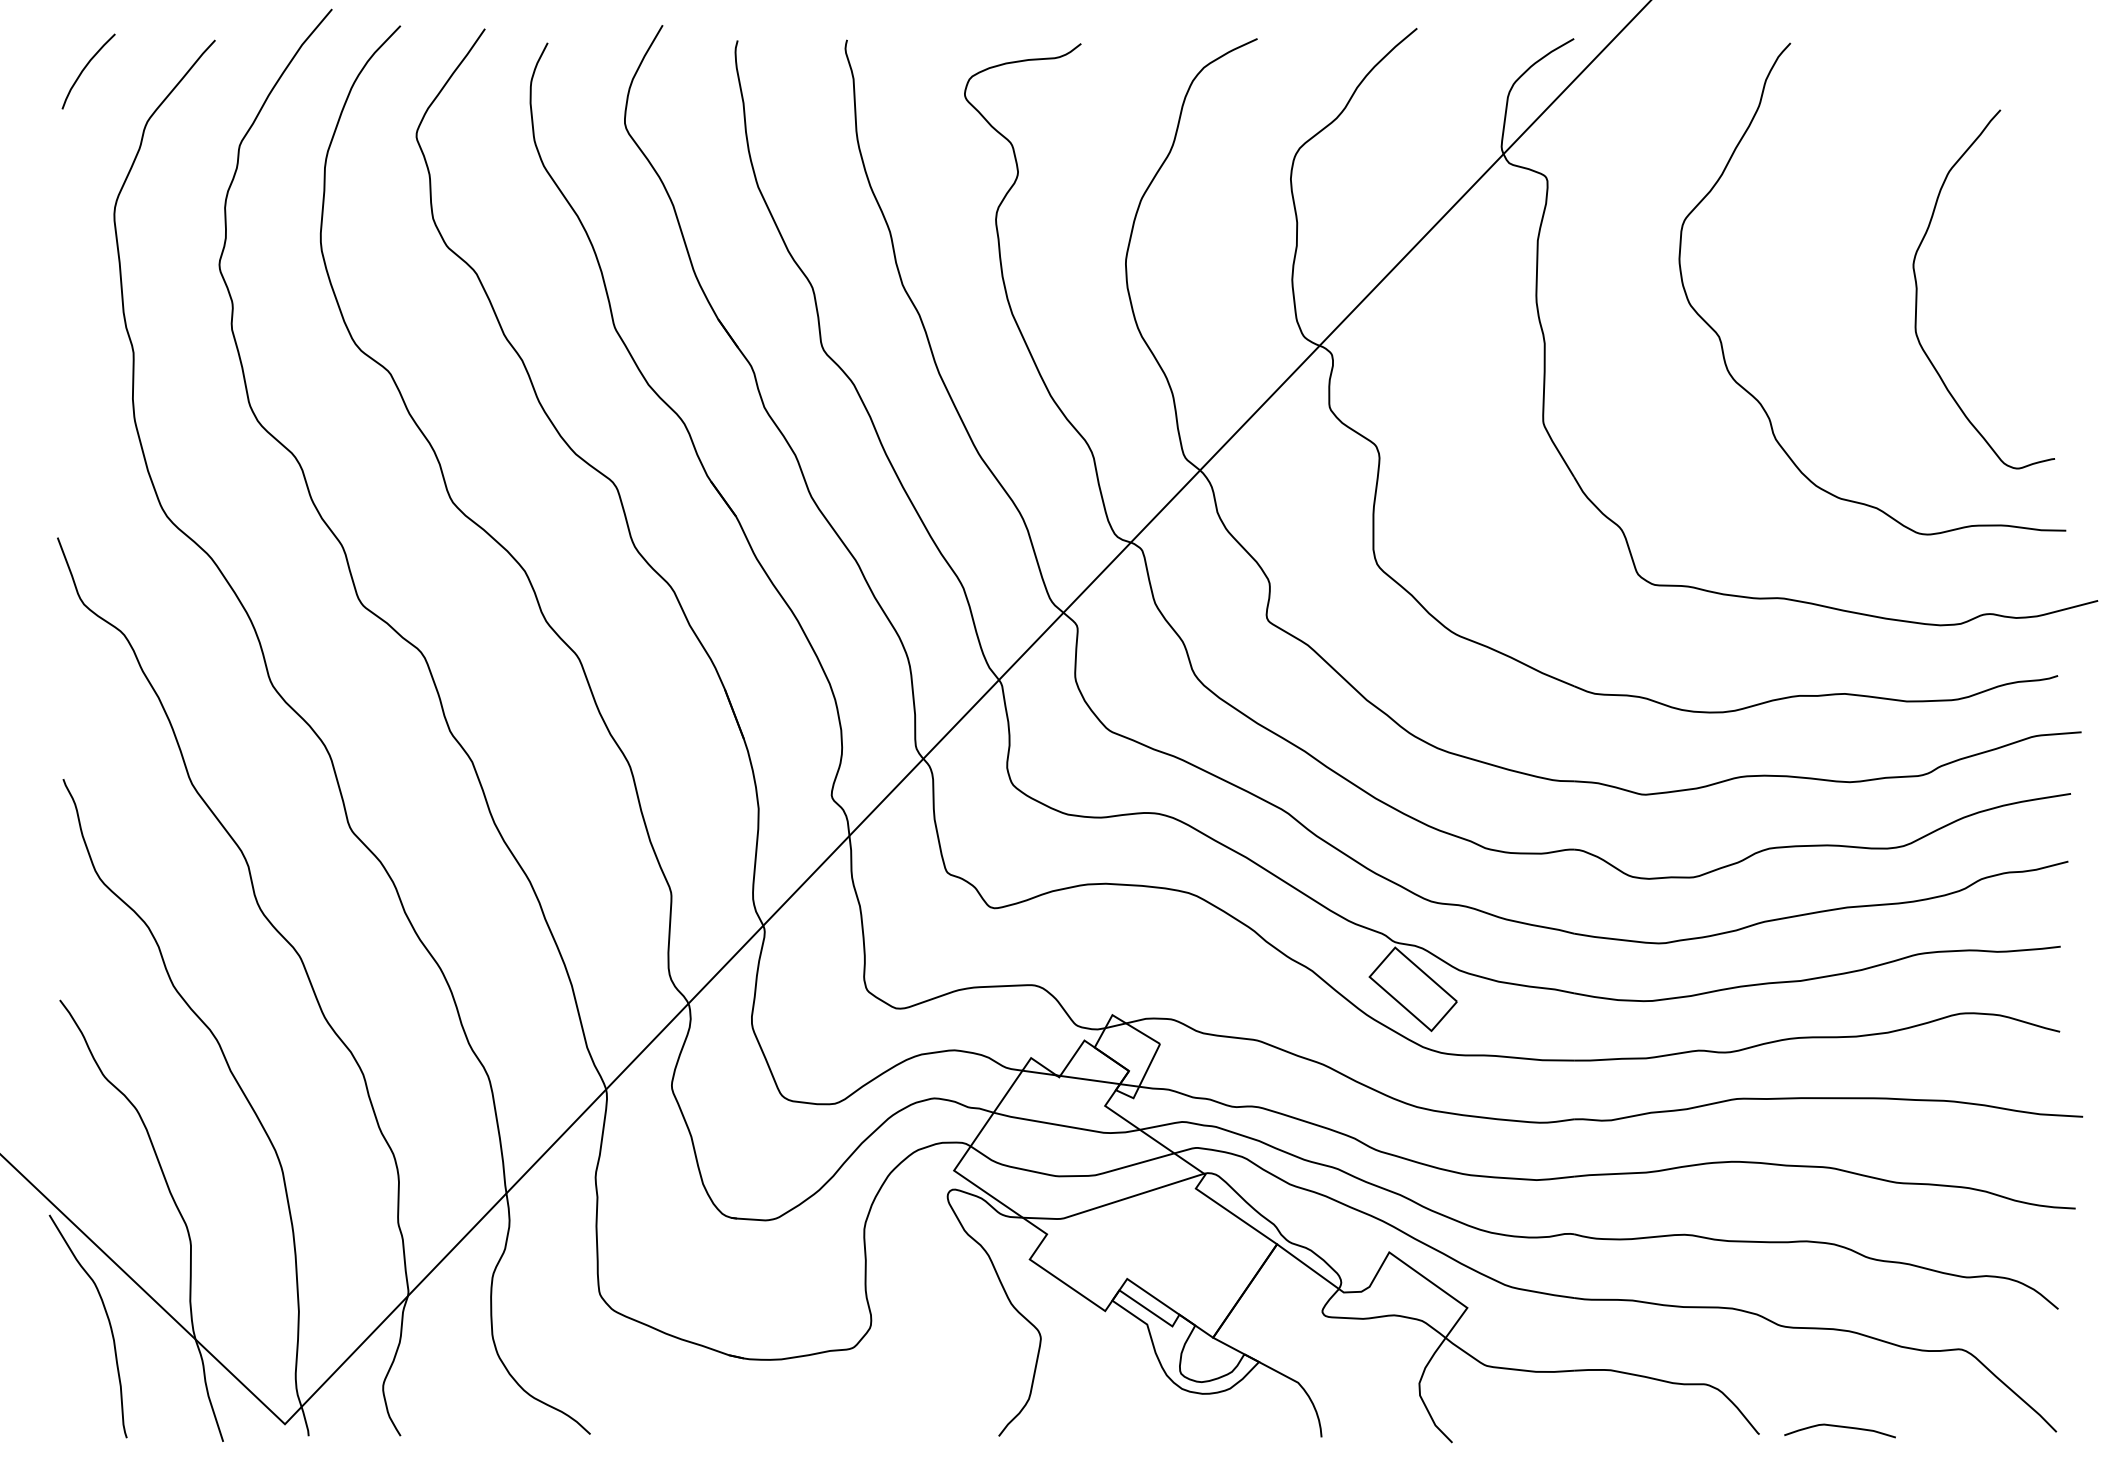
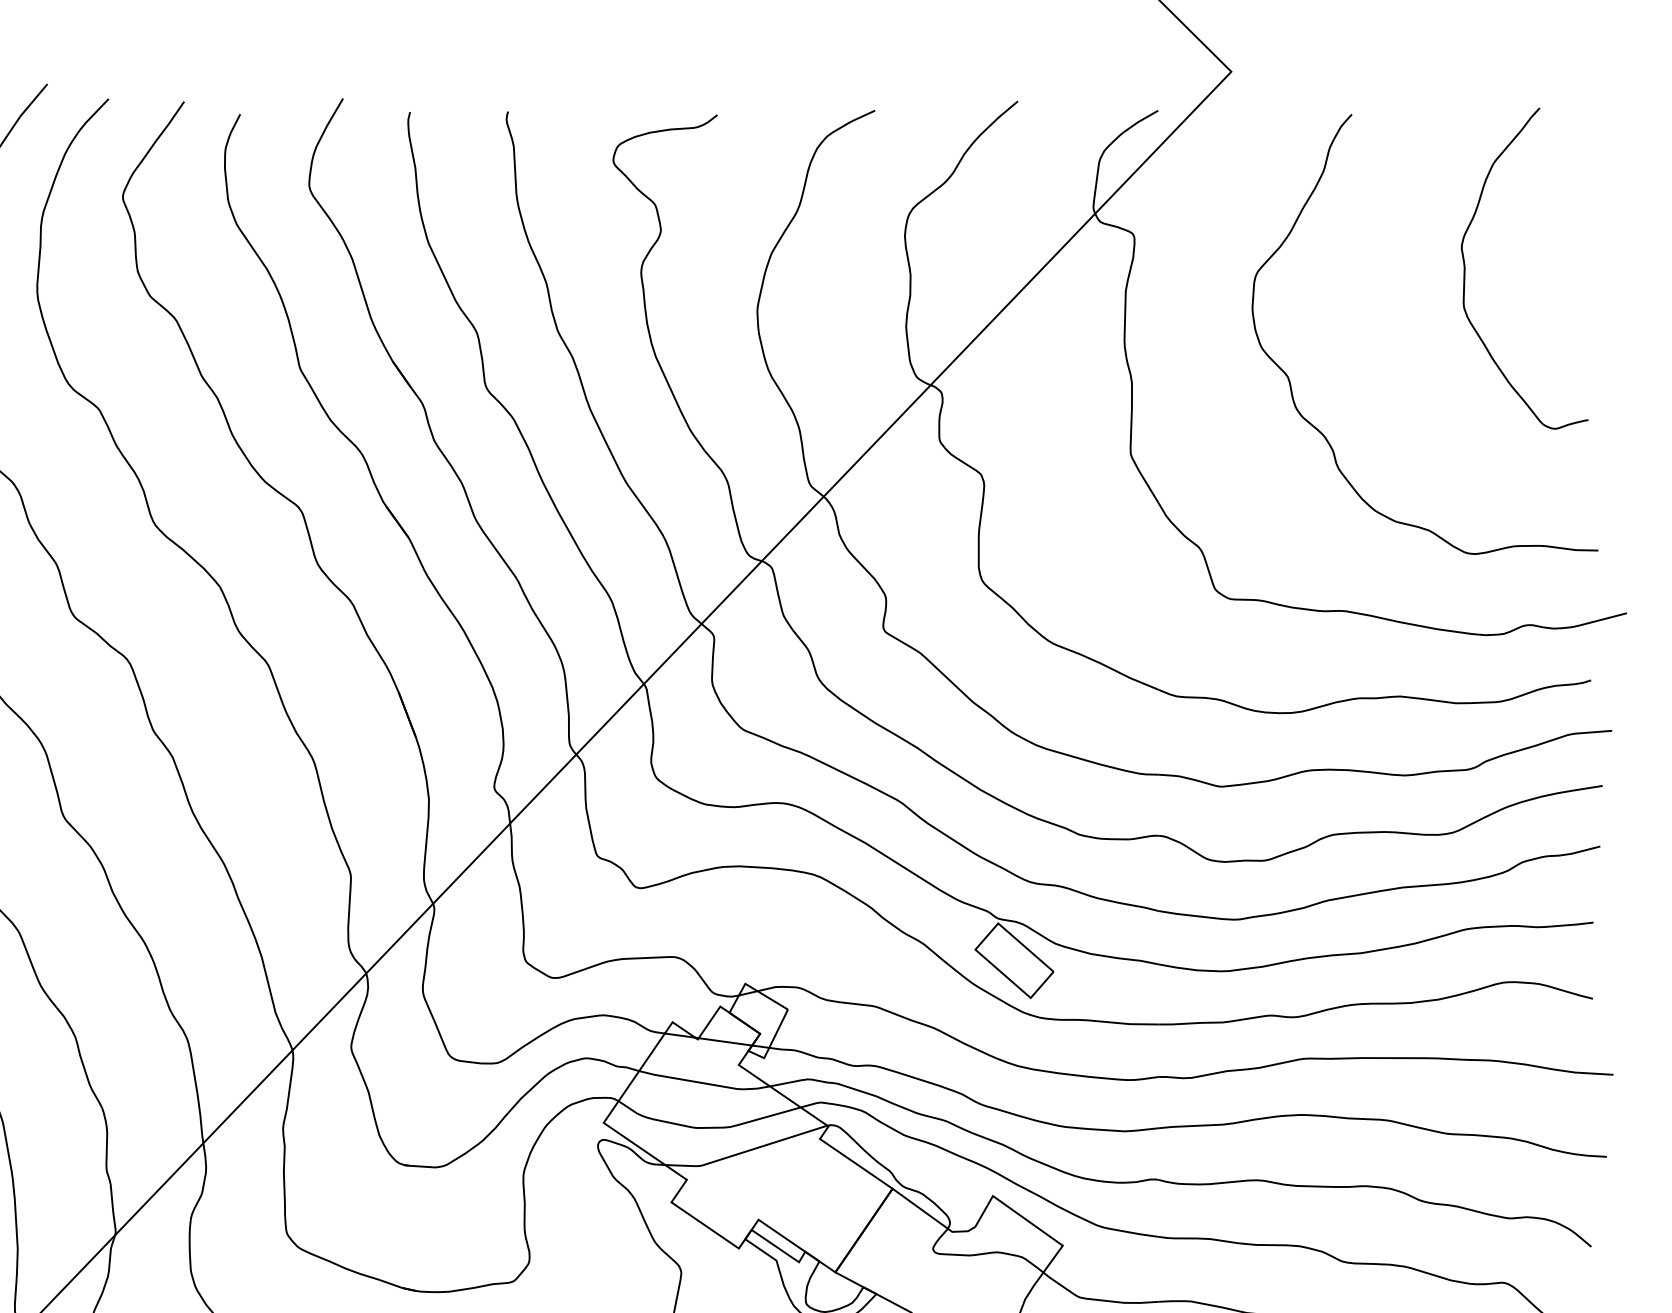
curve: (1917, 289) -> (1465, 268), moved

